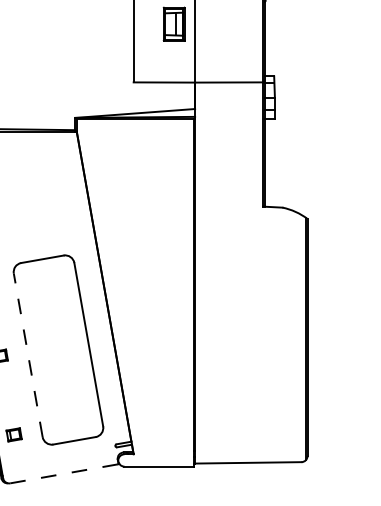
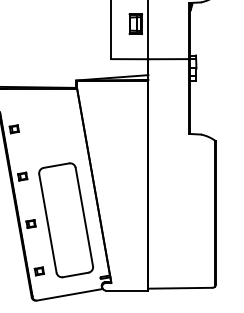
line: (27, 355) -> (47, 223), dashed -> solid
line: (65, 473) -> (70, 294), dashed -> solid

